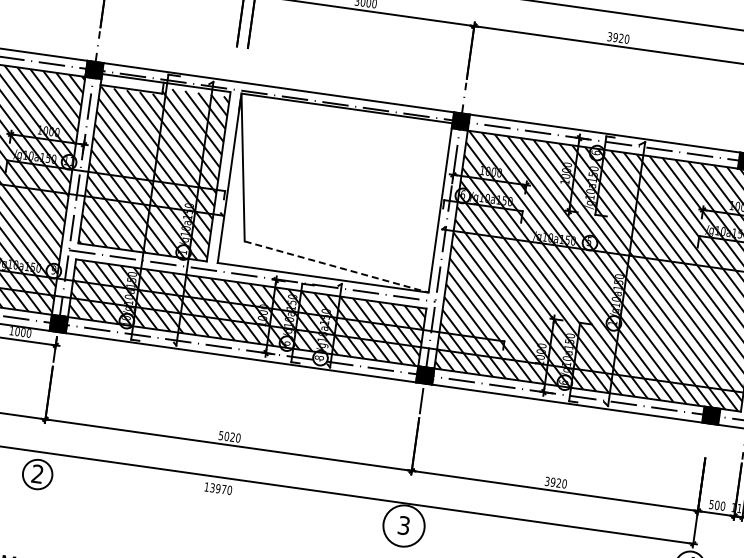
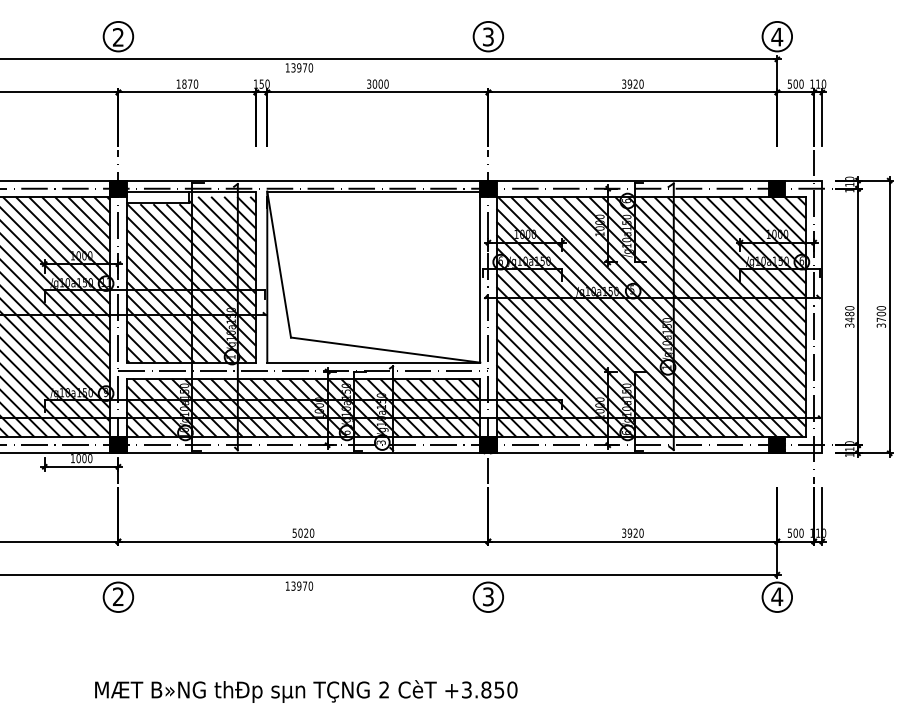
line: (337, 267) -> (386, 350), dashed -> solid
text: (318, 357) -> (380, 442), 8 -> 3
circle: (404, 526) -> (488, 597), size x0.71

